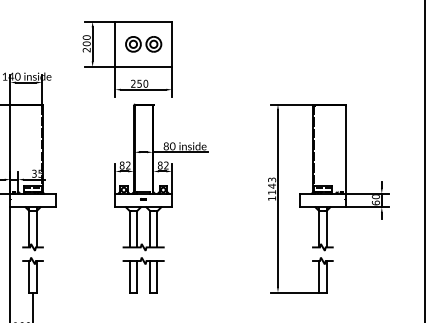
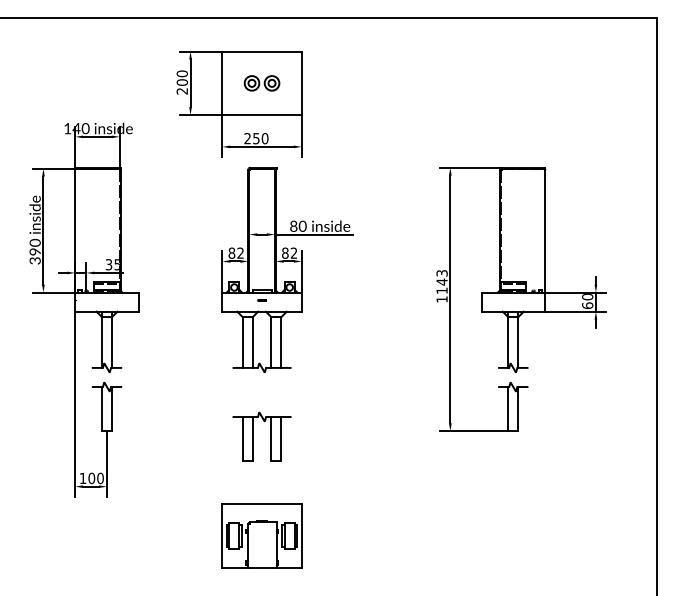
part: (143, 44) -> (261, 83), size x0.7
part: (137, 274) -> (253, 436), moved

